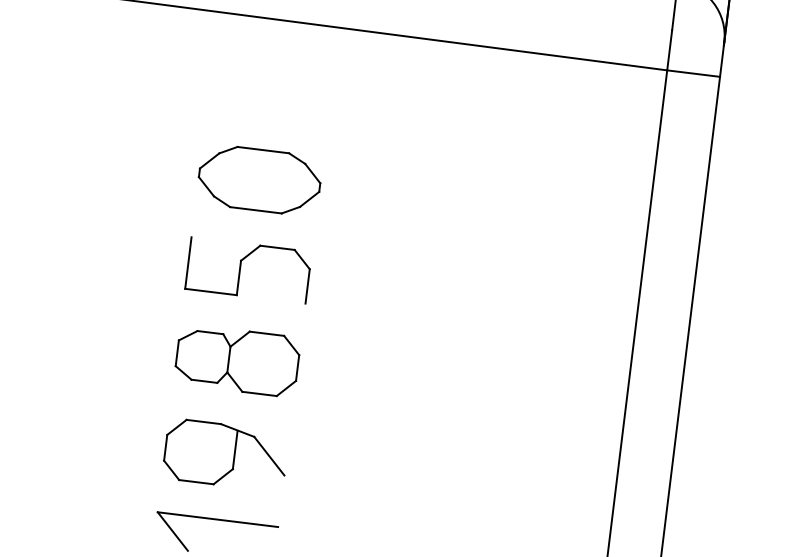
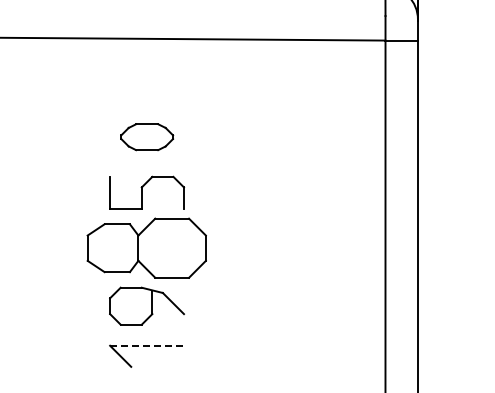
part: (260, 178) -> (147, 136), size x0.7
part: (238, 359) -> (147, 247), size x1.6
line: (218, 519) -> (147, 345), solid -> dashed

